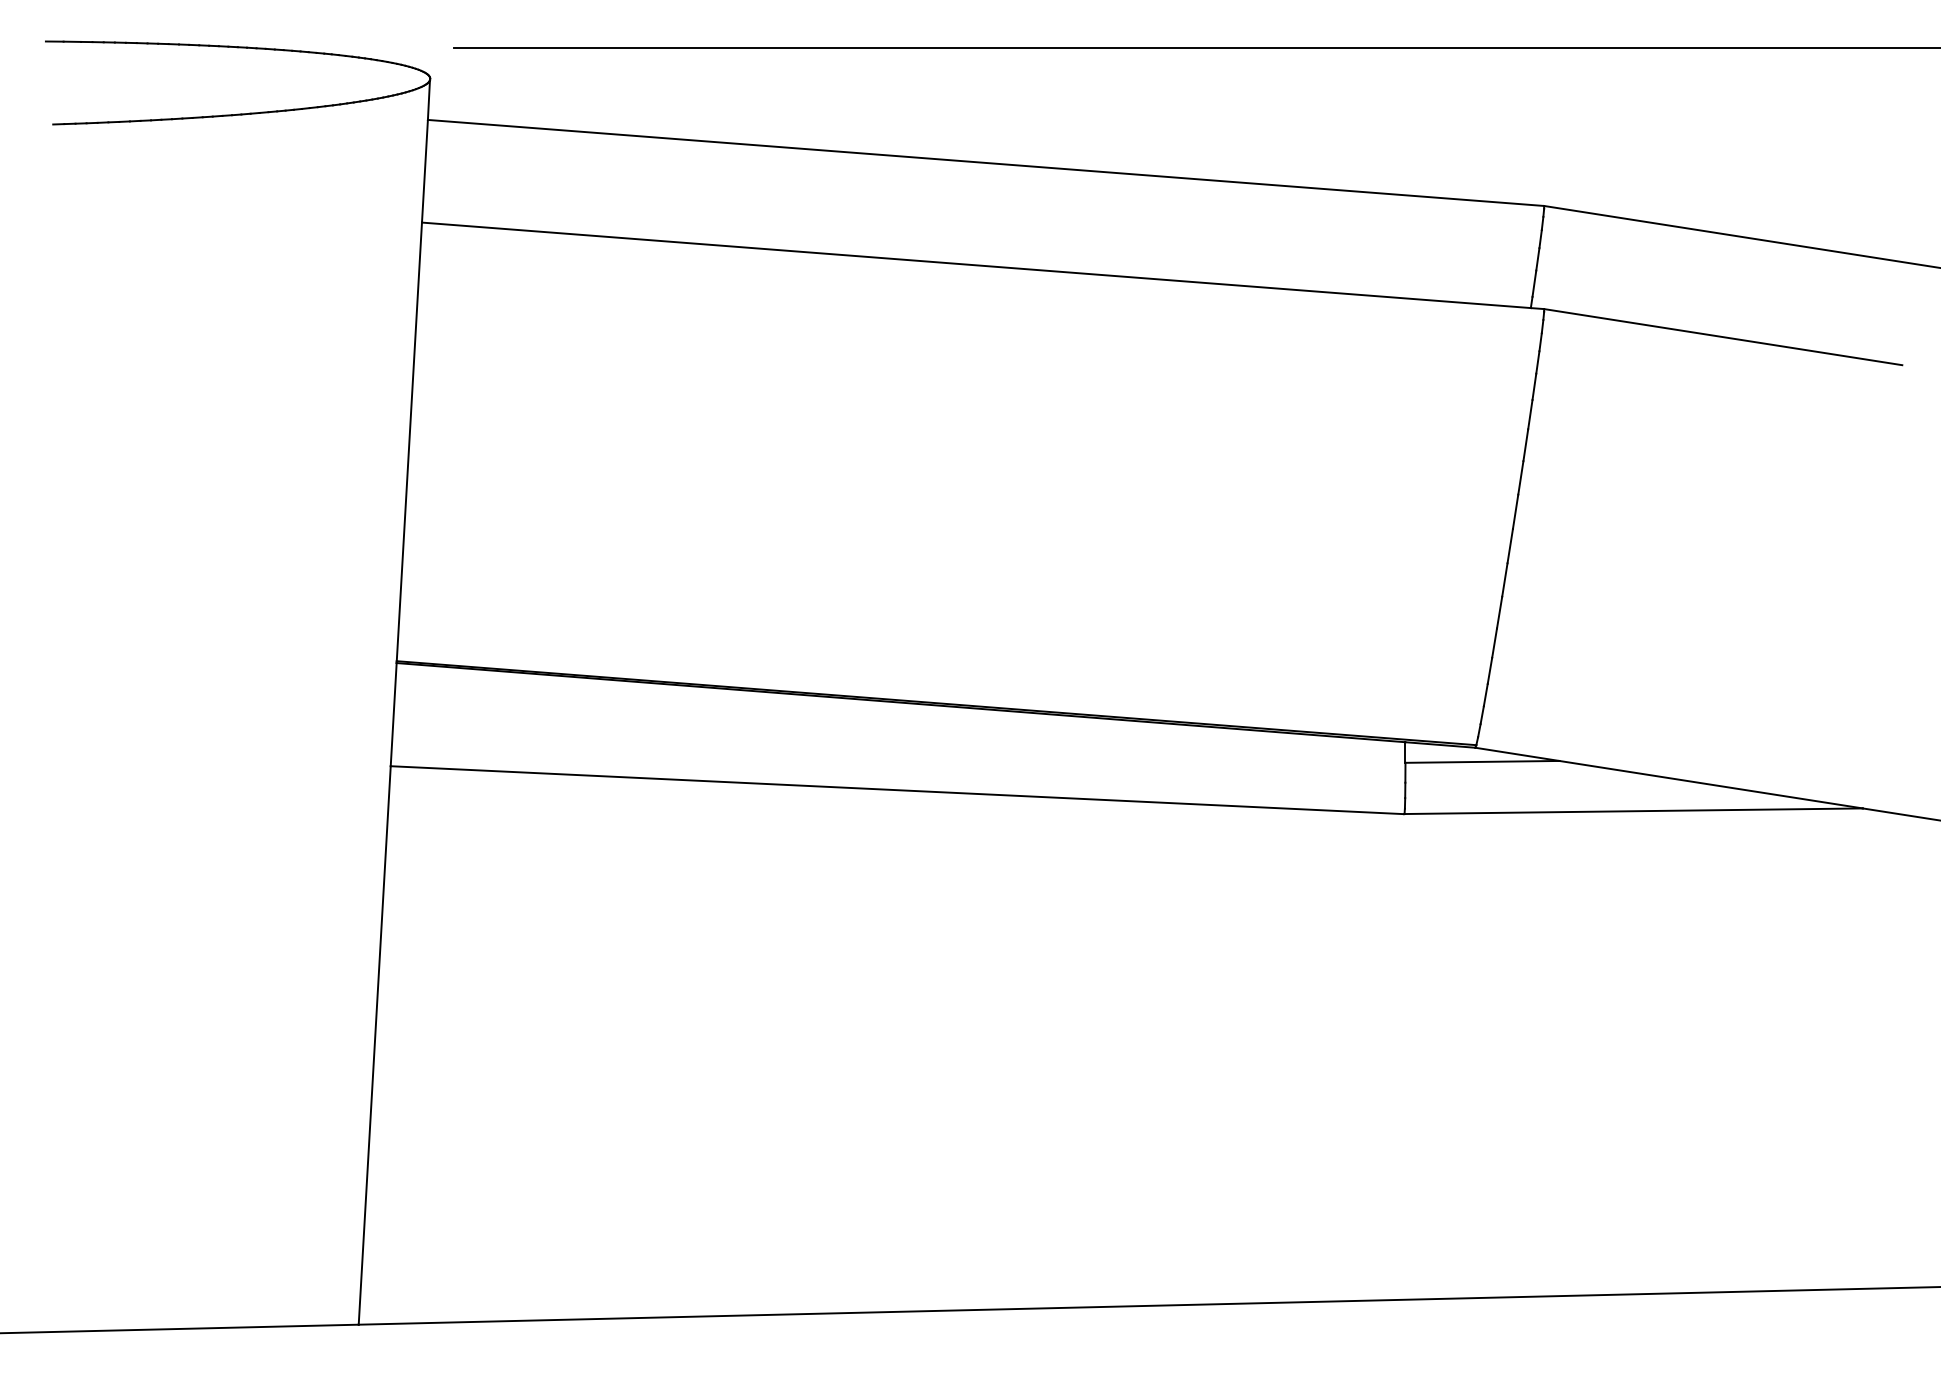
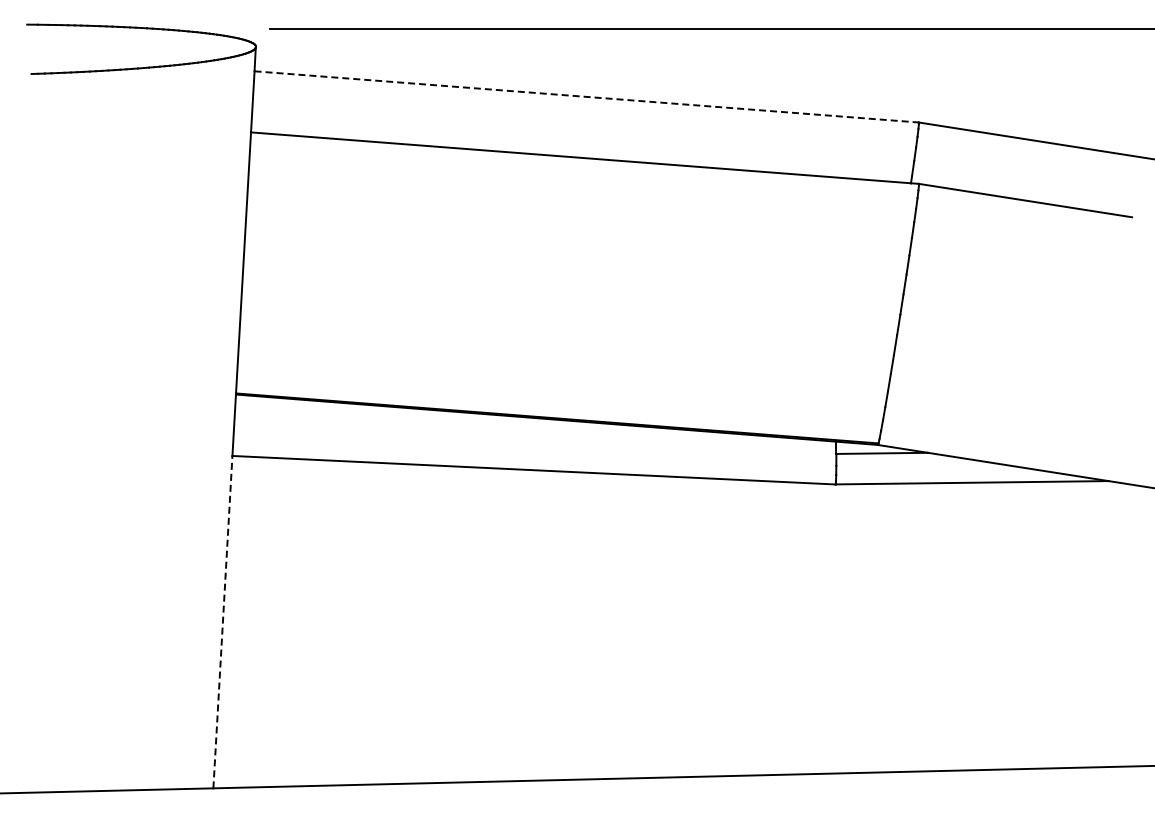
line: (987, 162) -> (587, 96), solid -> dashed
line: (374, 1044) -> (222, 621), solid -> dashed

